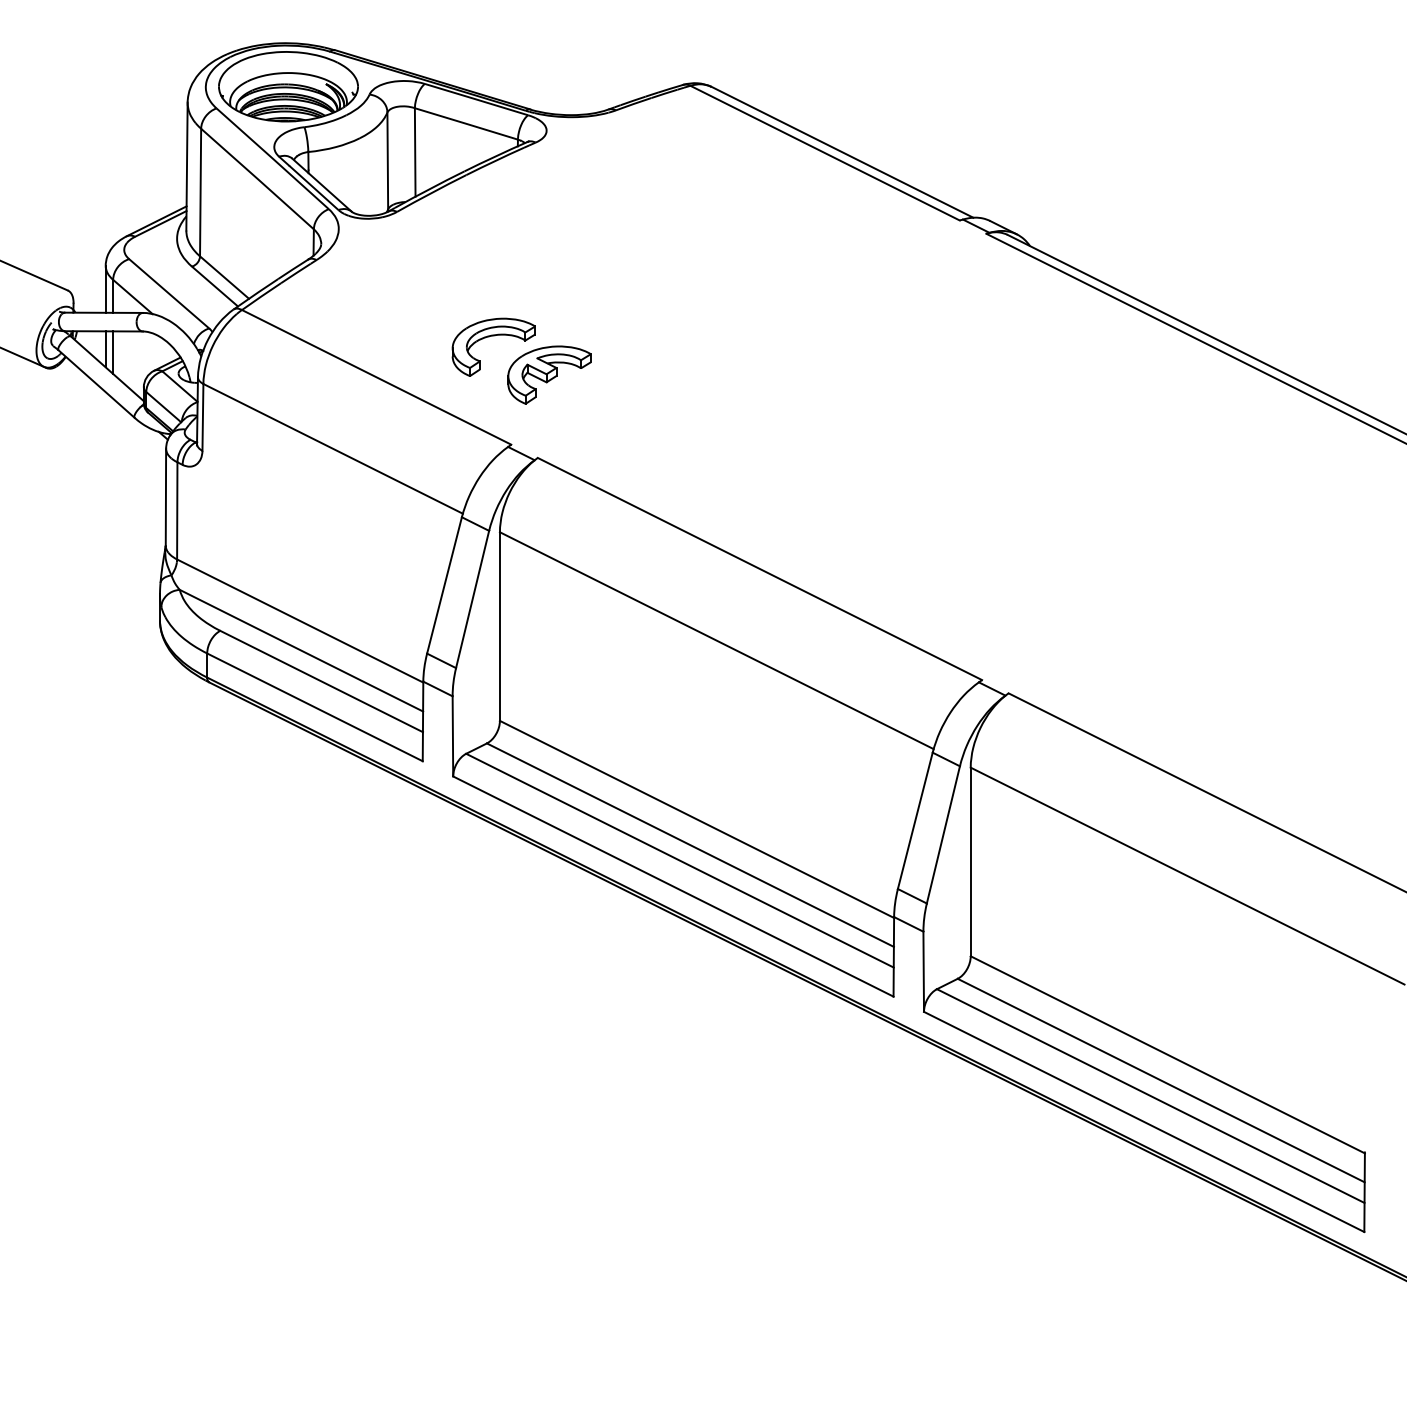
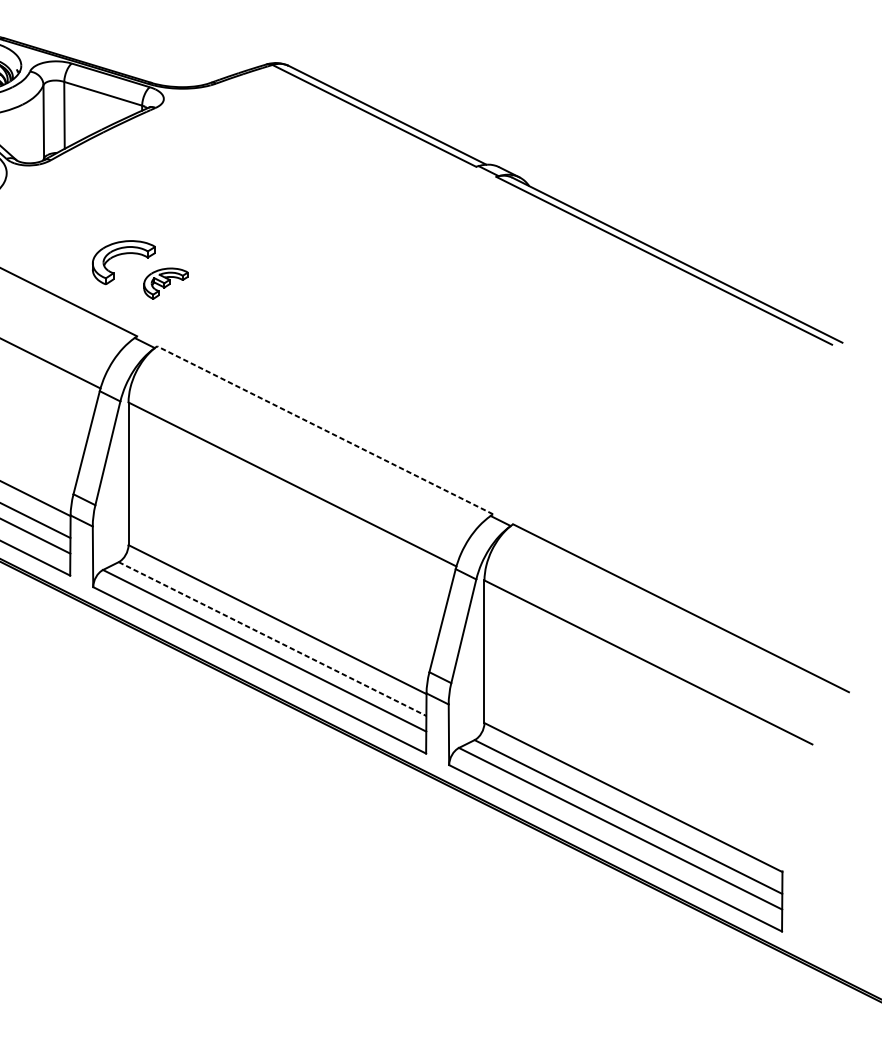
part: (549, 374) -> (166, 283), size x0.7
line: (759, 568) -> (324, 429), solid -> dashed
line: (690, 845) -> (272, 639), solid -> dashed

